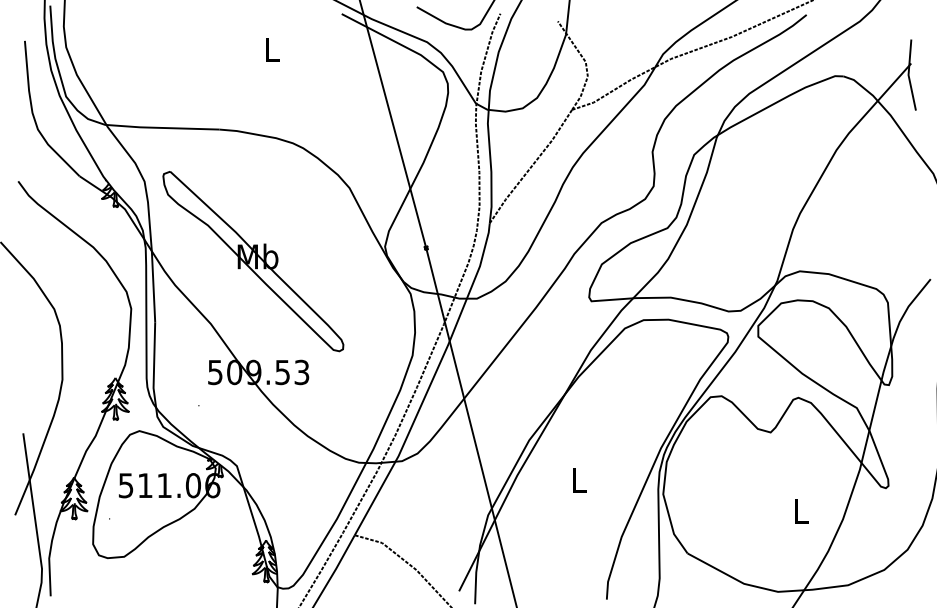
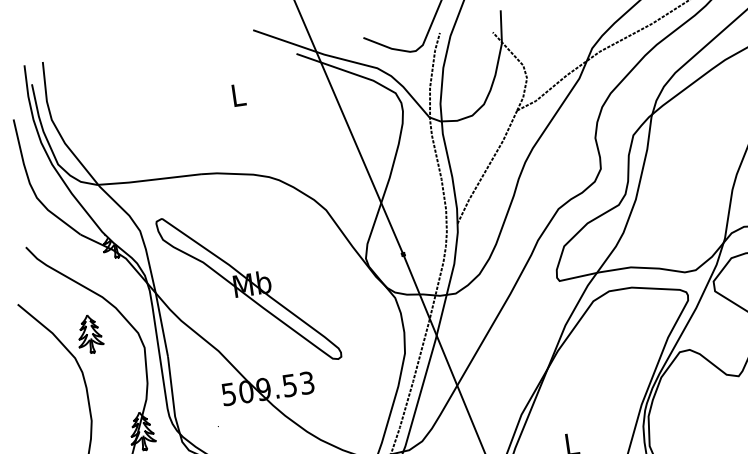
part: (73, 285) -> (89, 334), added

